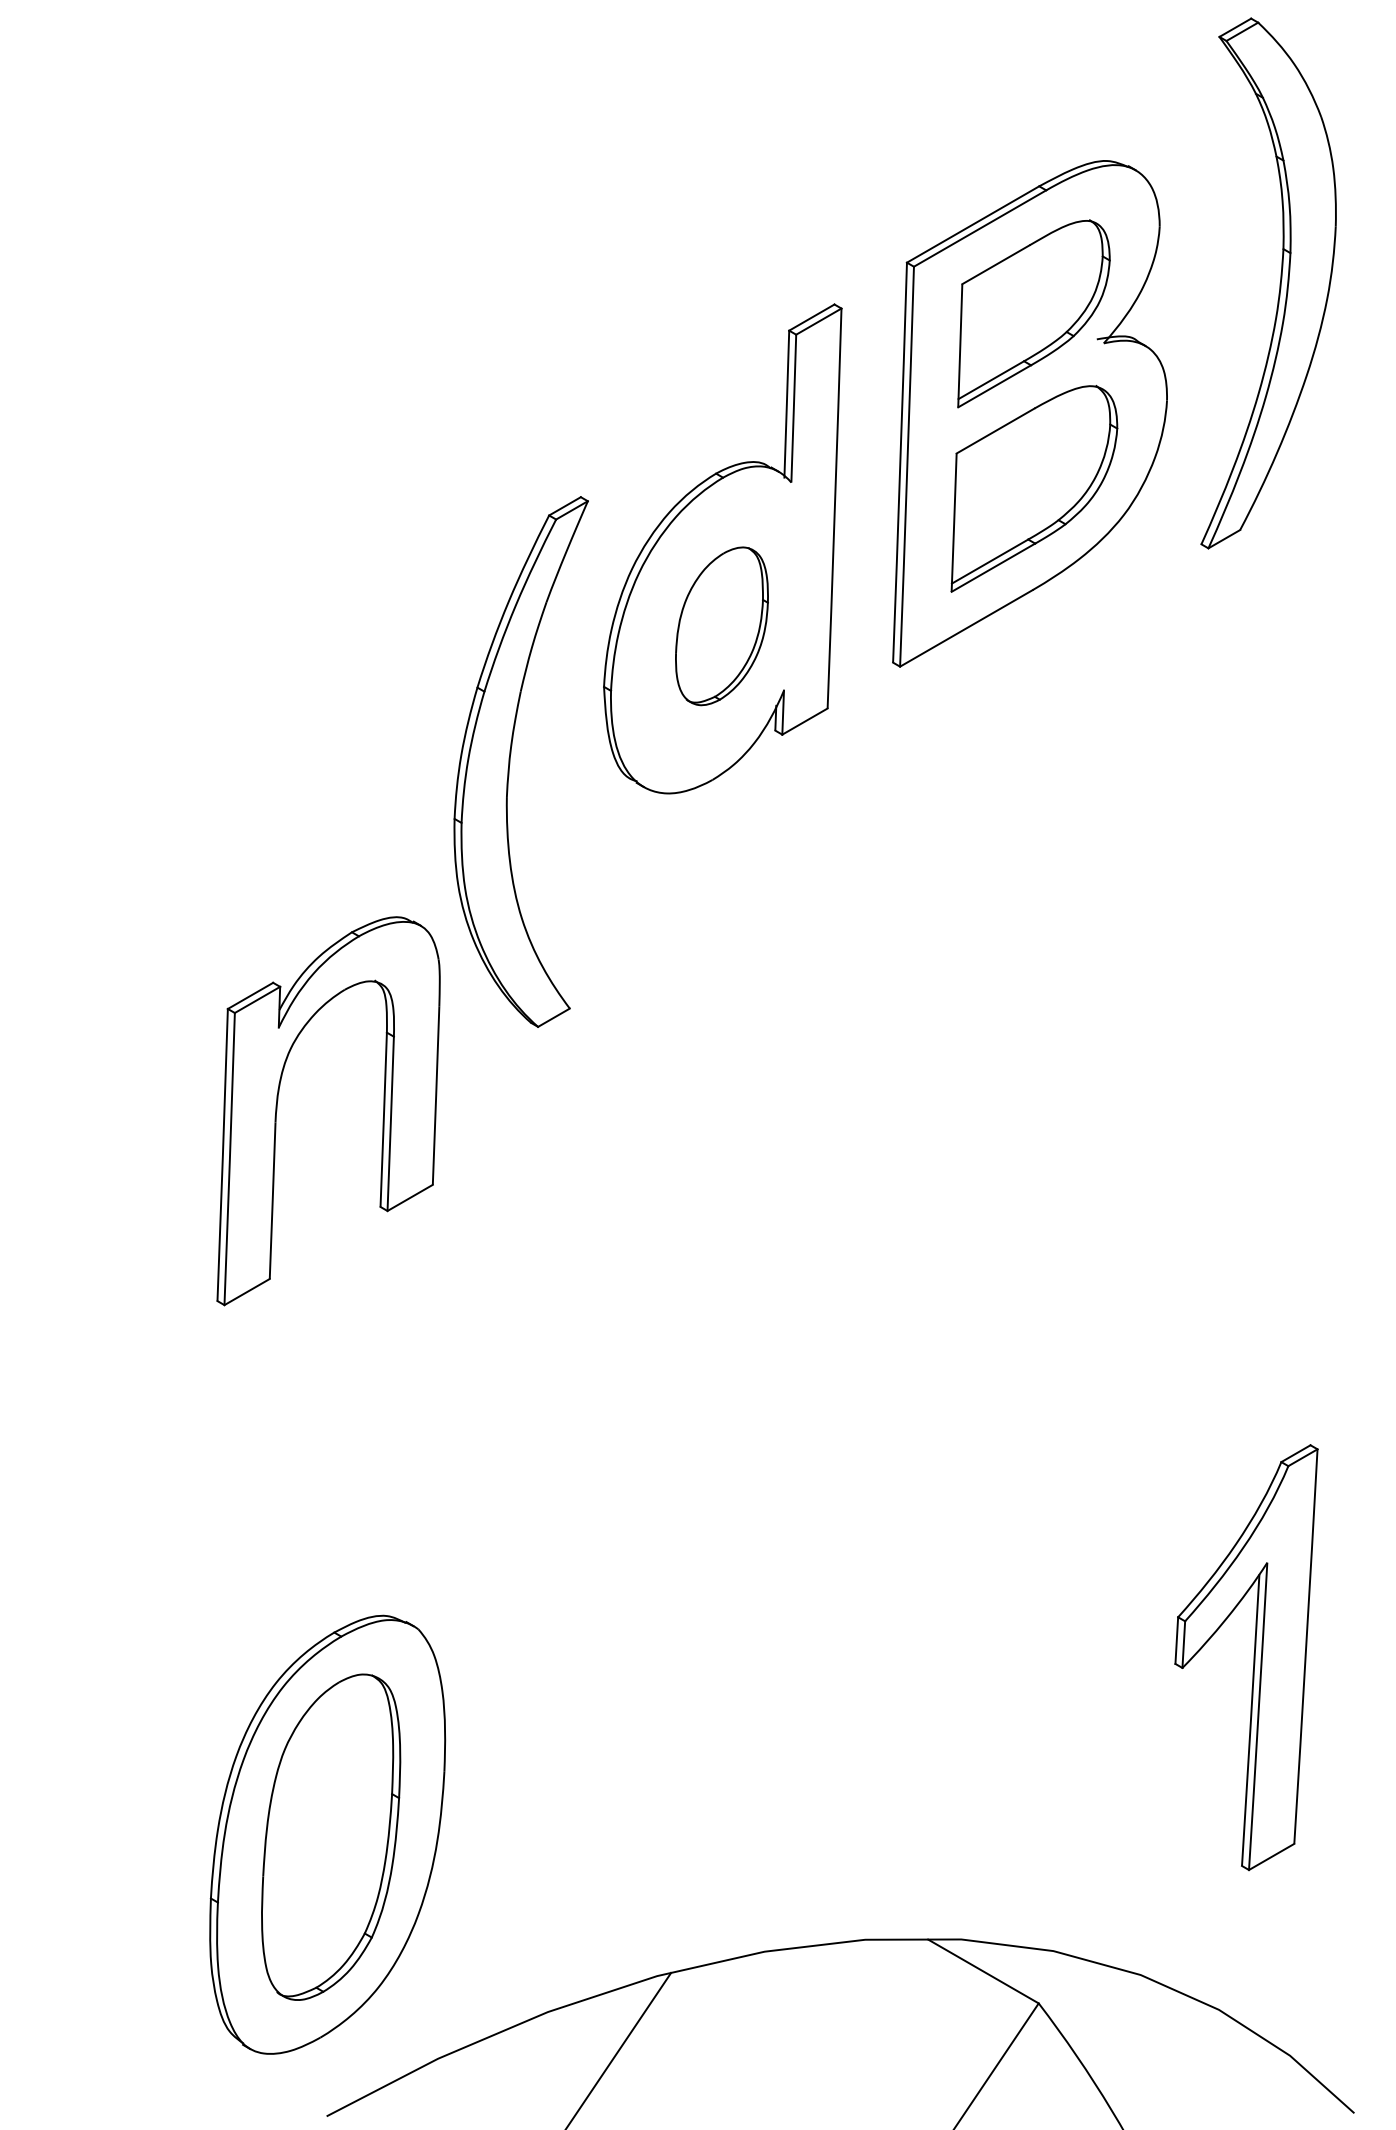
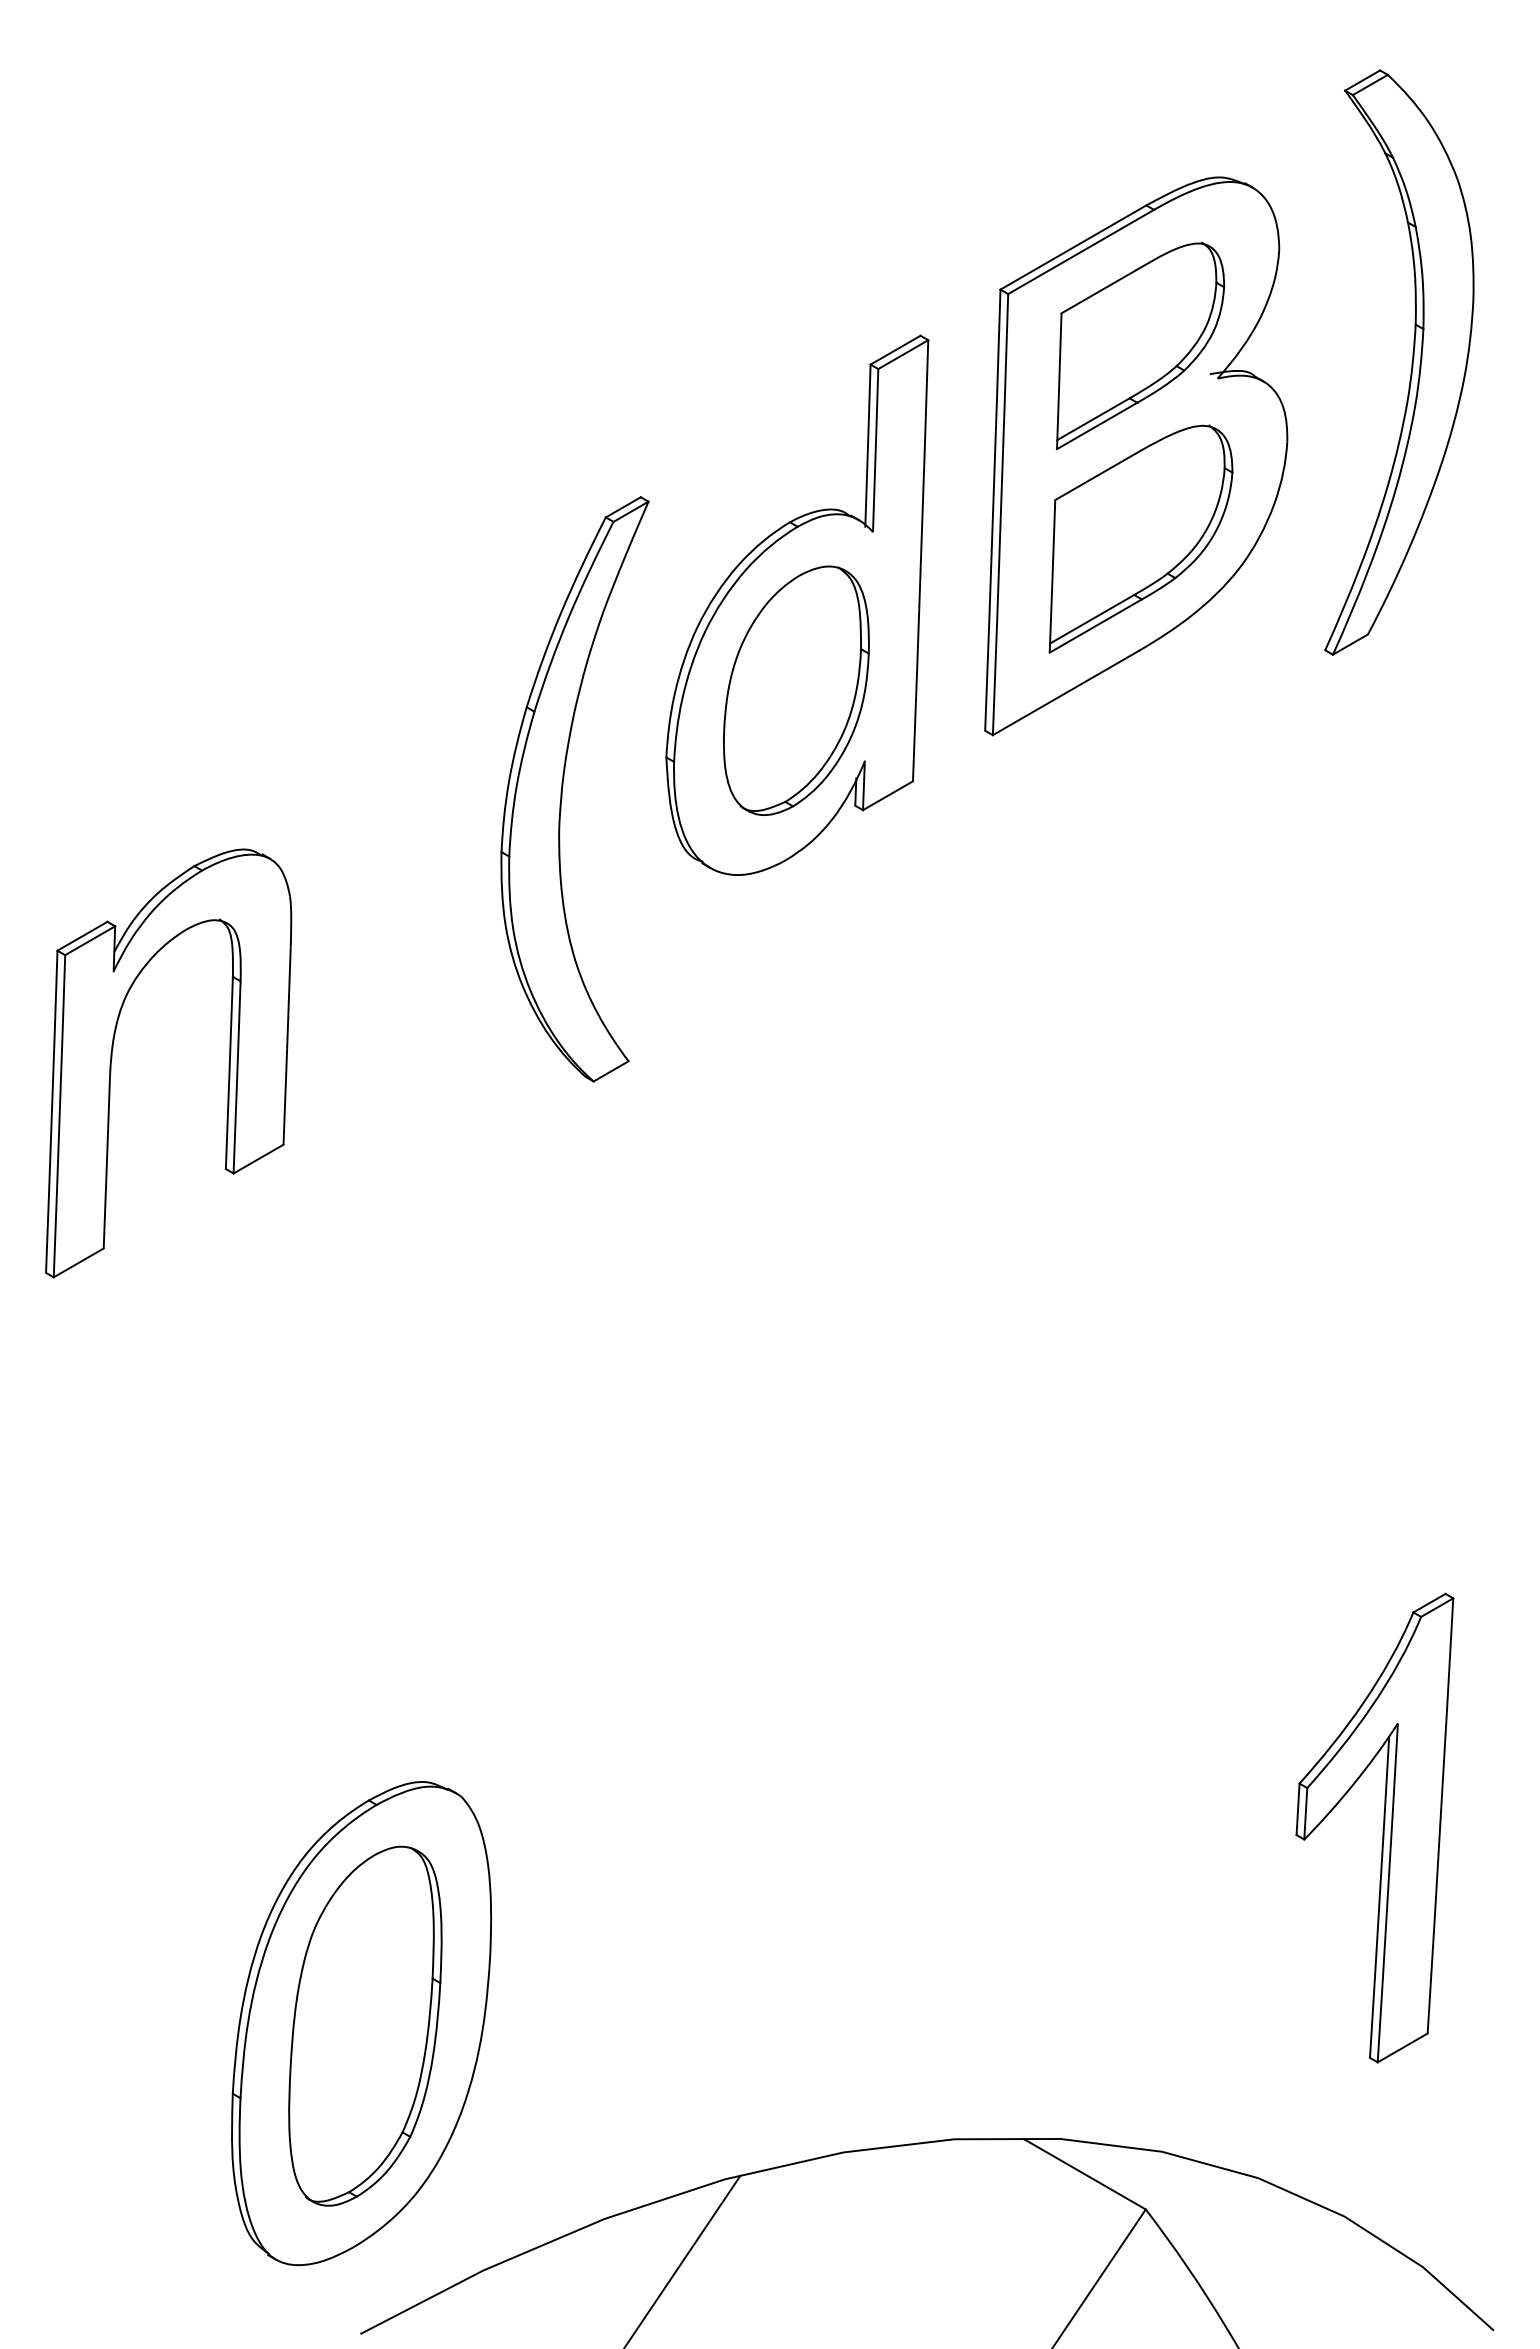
part: (1279, 283) -> (1411, 362), moved
part: (722, 626) -> (796, 690), size x1.43
part: (510, 759) -> (563, 786), moved
part: (277, 1106) -> (112, 1058), moved

